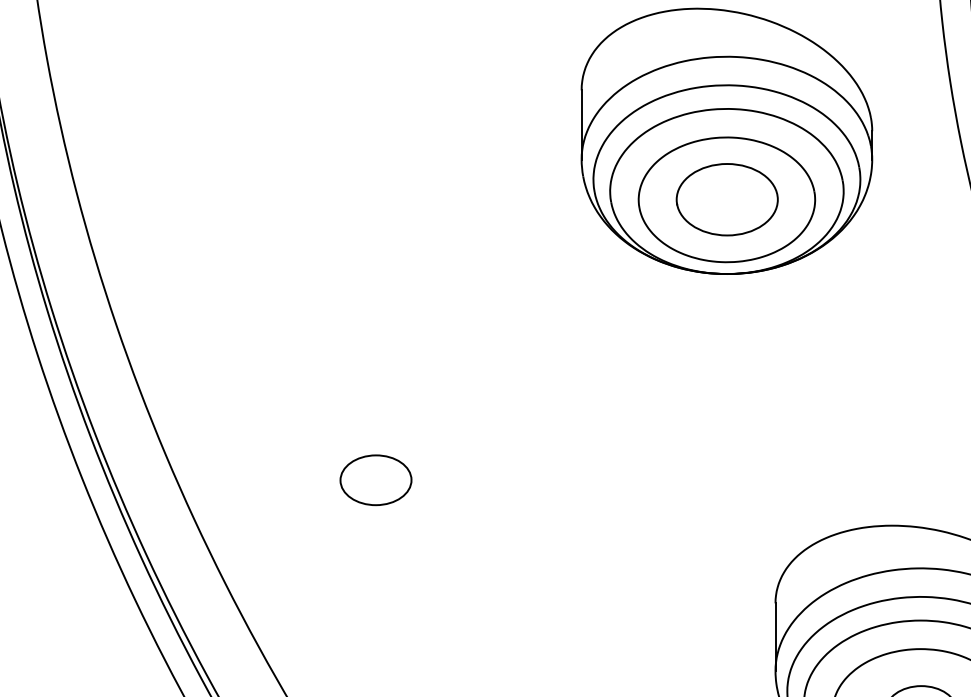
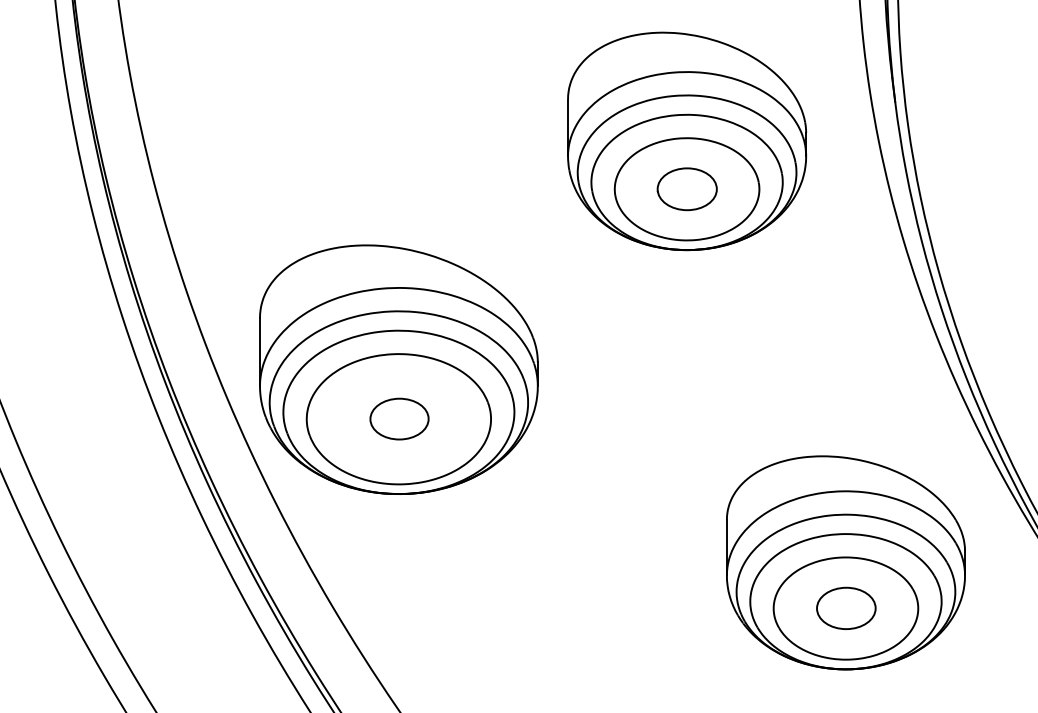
part: (726, 200) -> (686, 189), size x0.71
part: (374, 419) -> (398, 369), added

